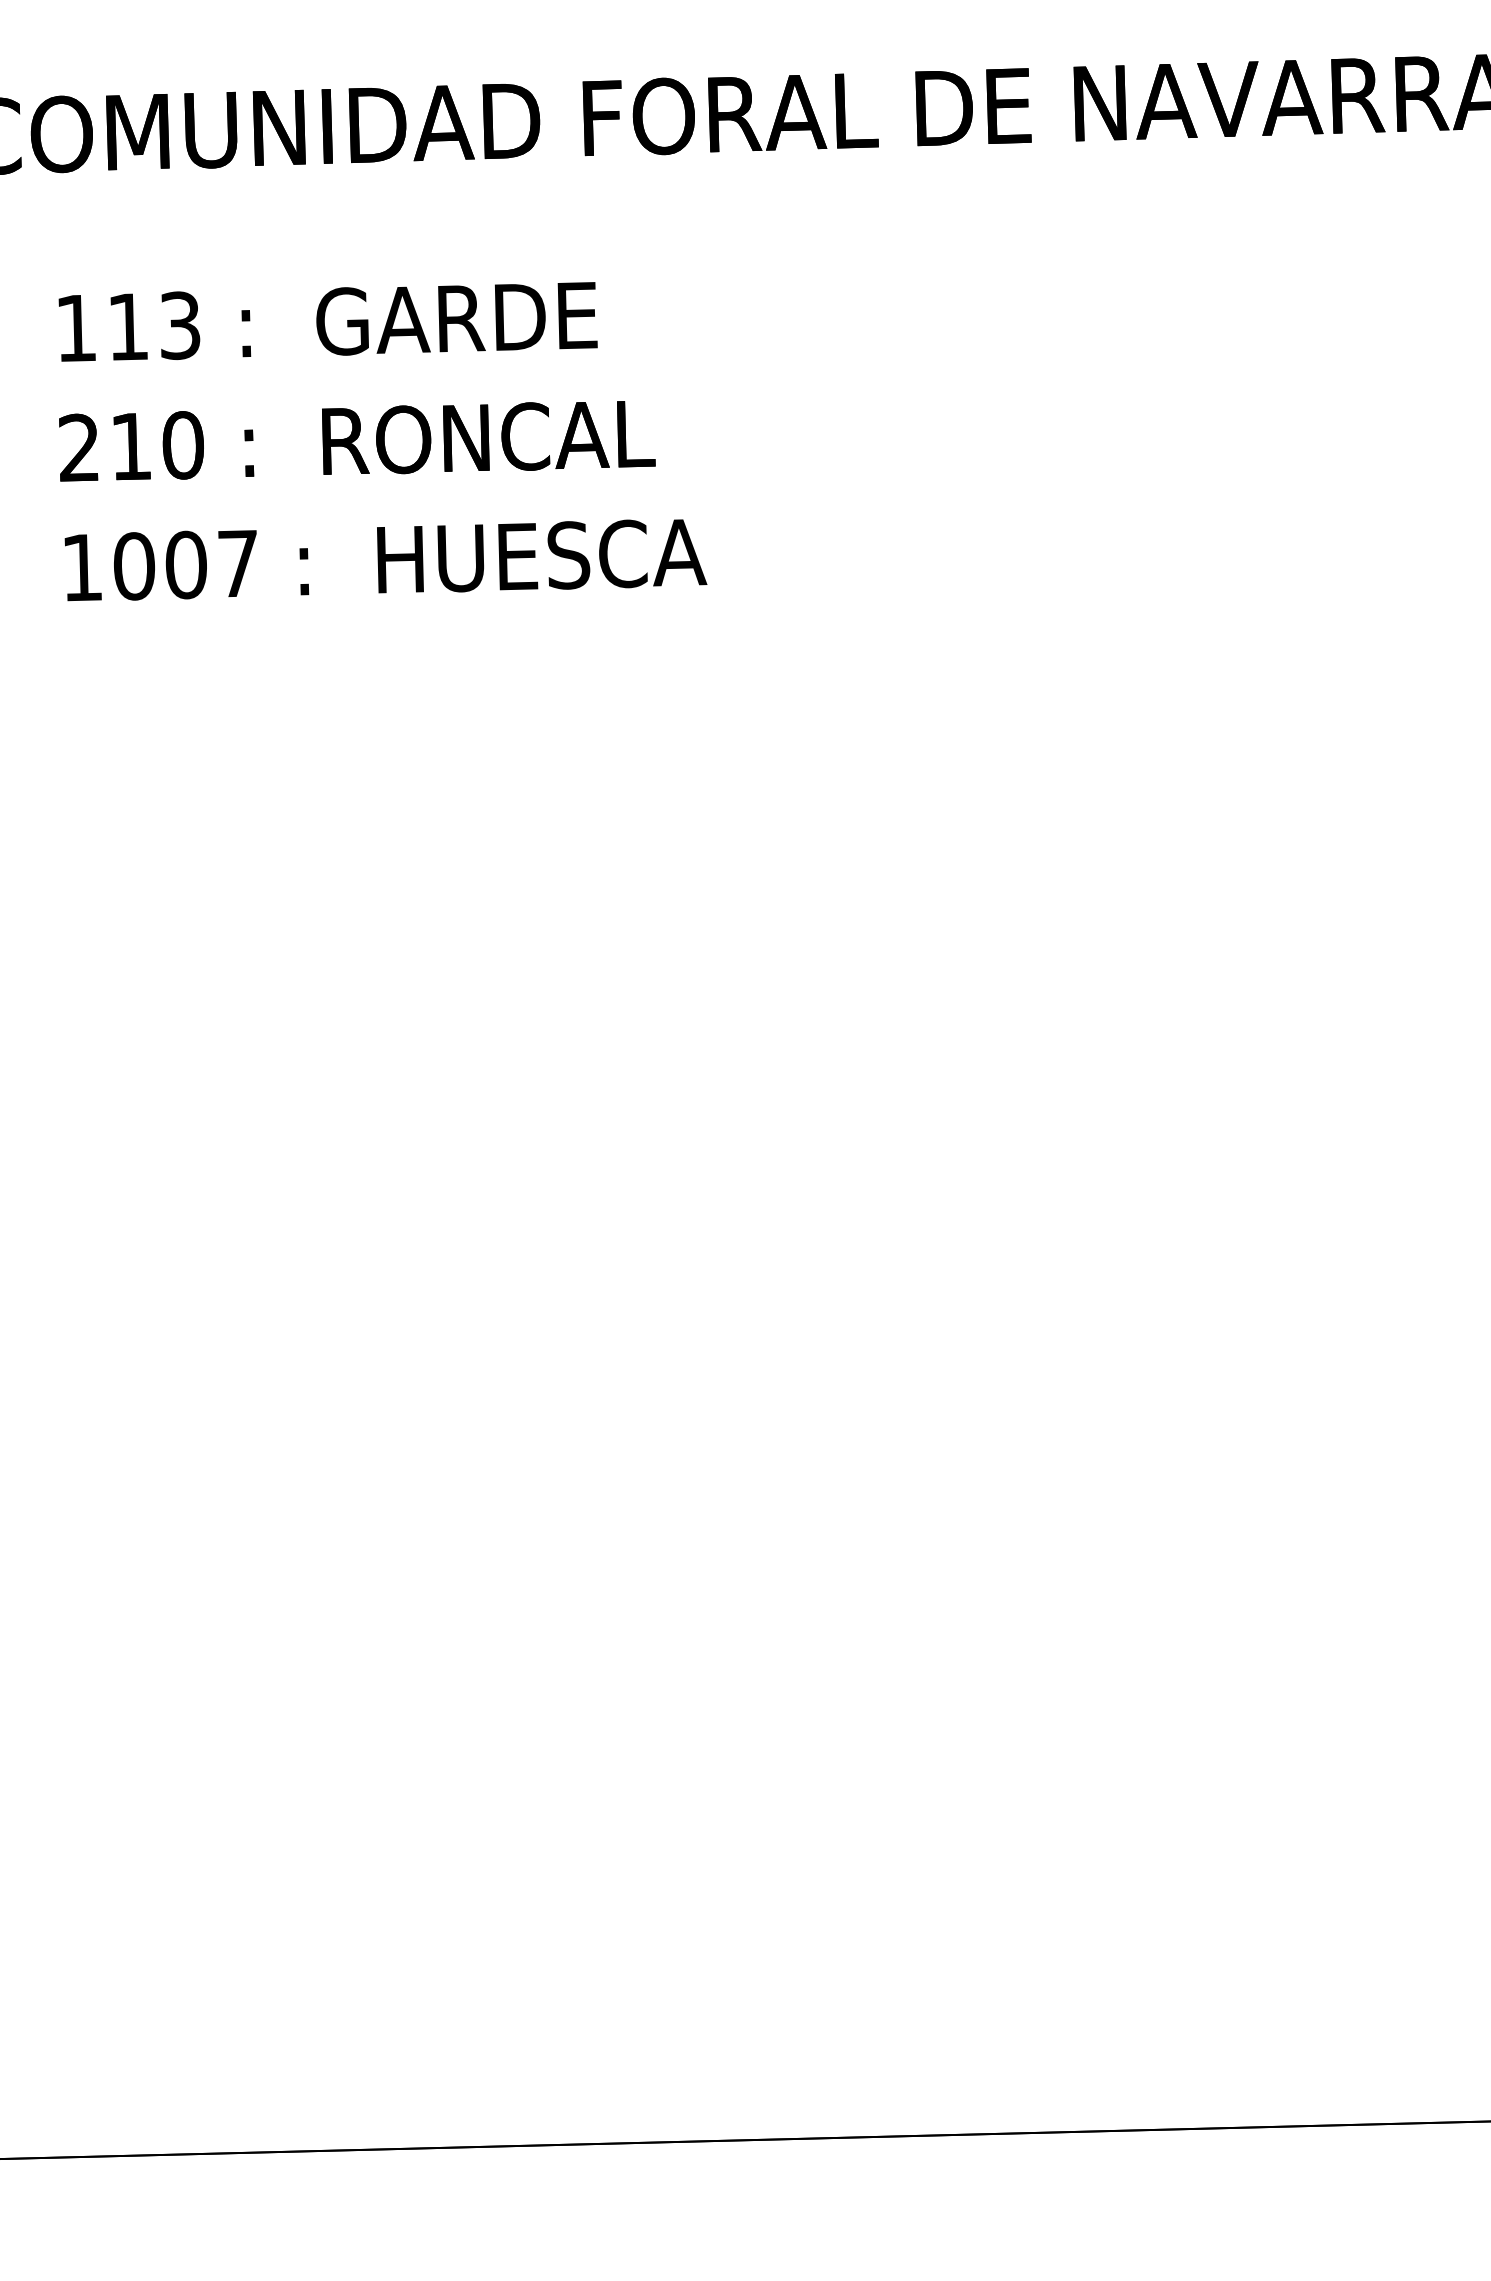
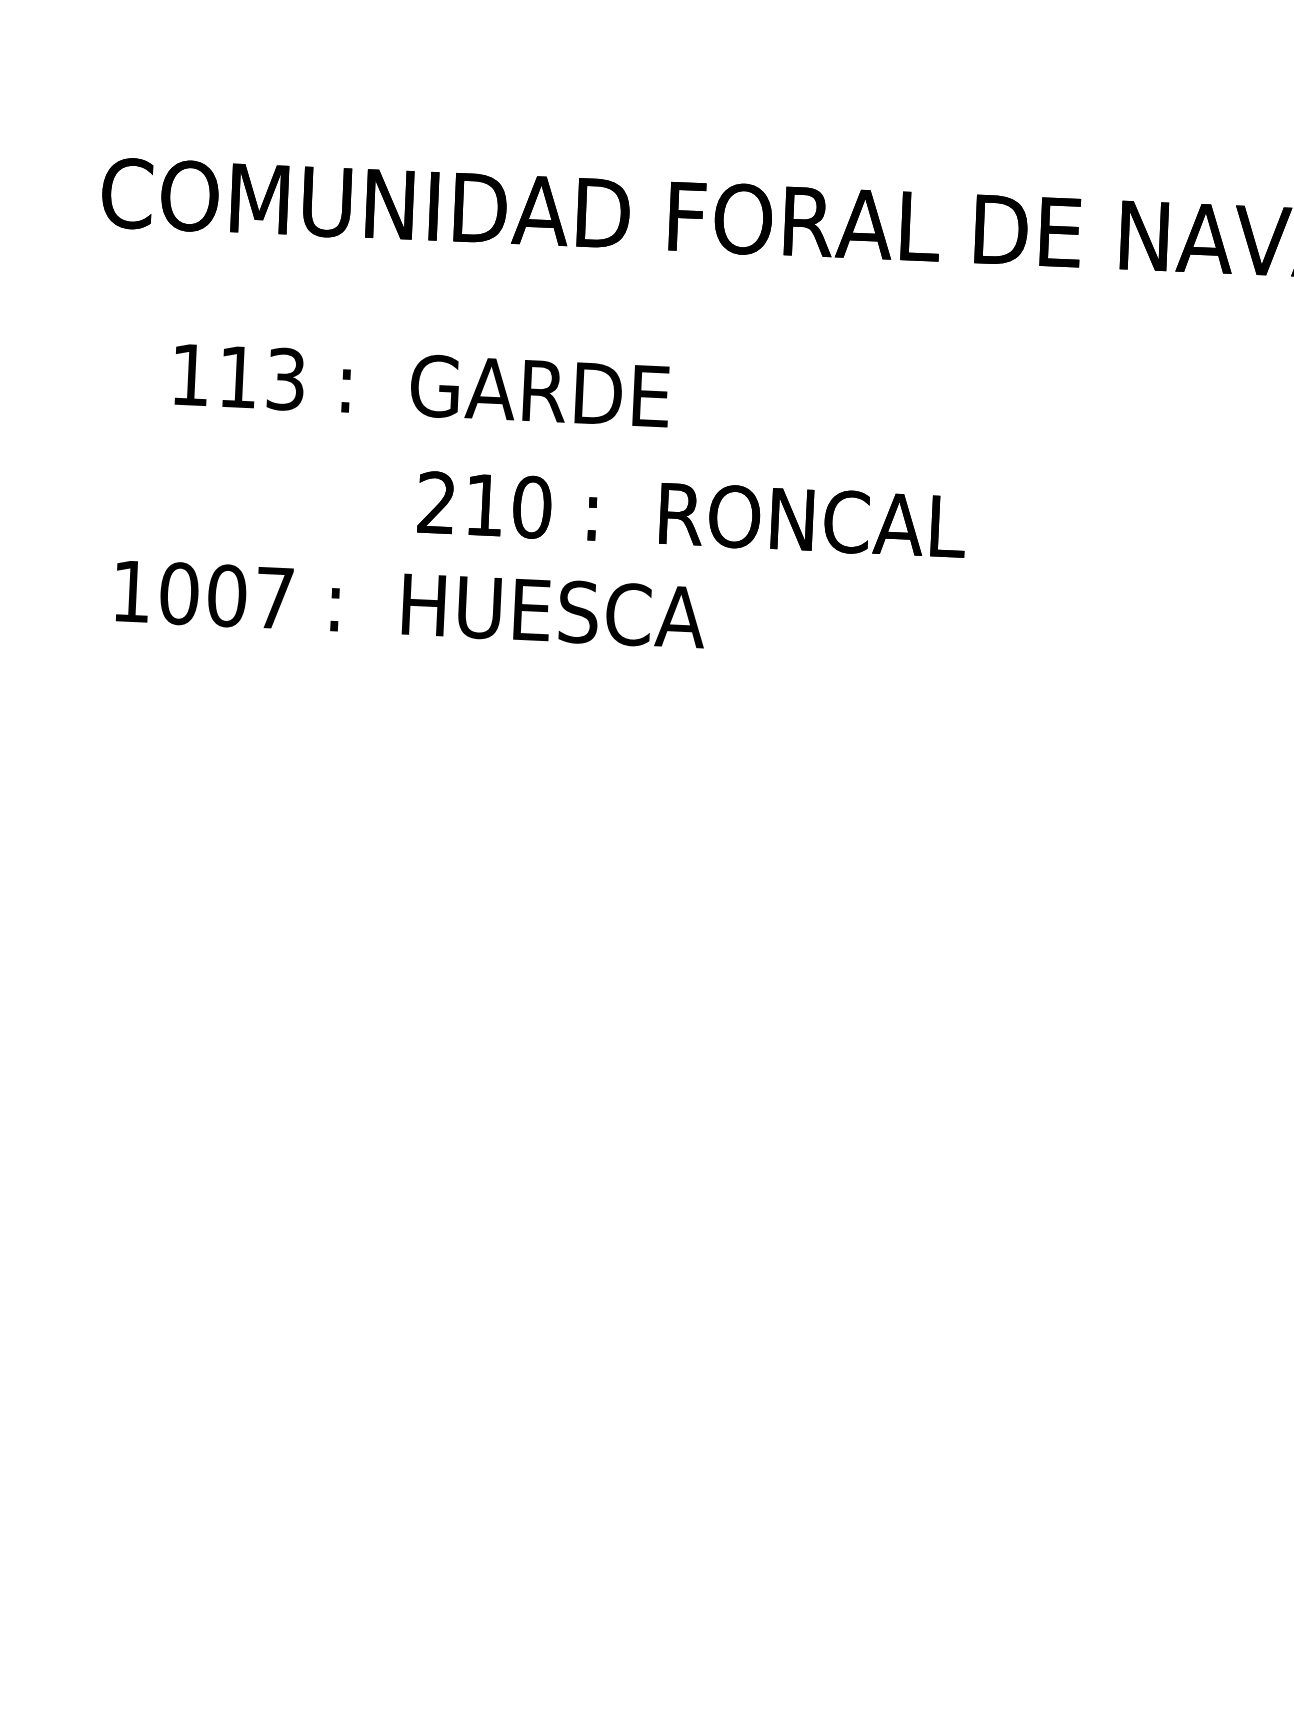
text: (357, 441) -> (692, 515), moved
text: (385, 560) -> (410, 604), moved

